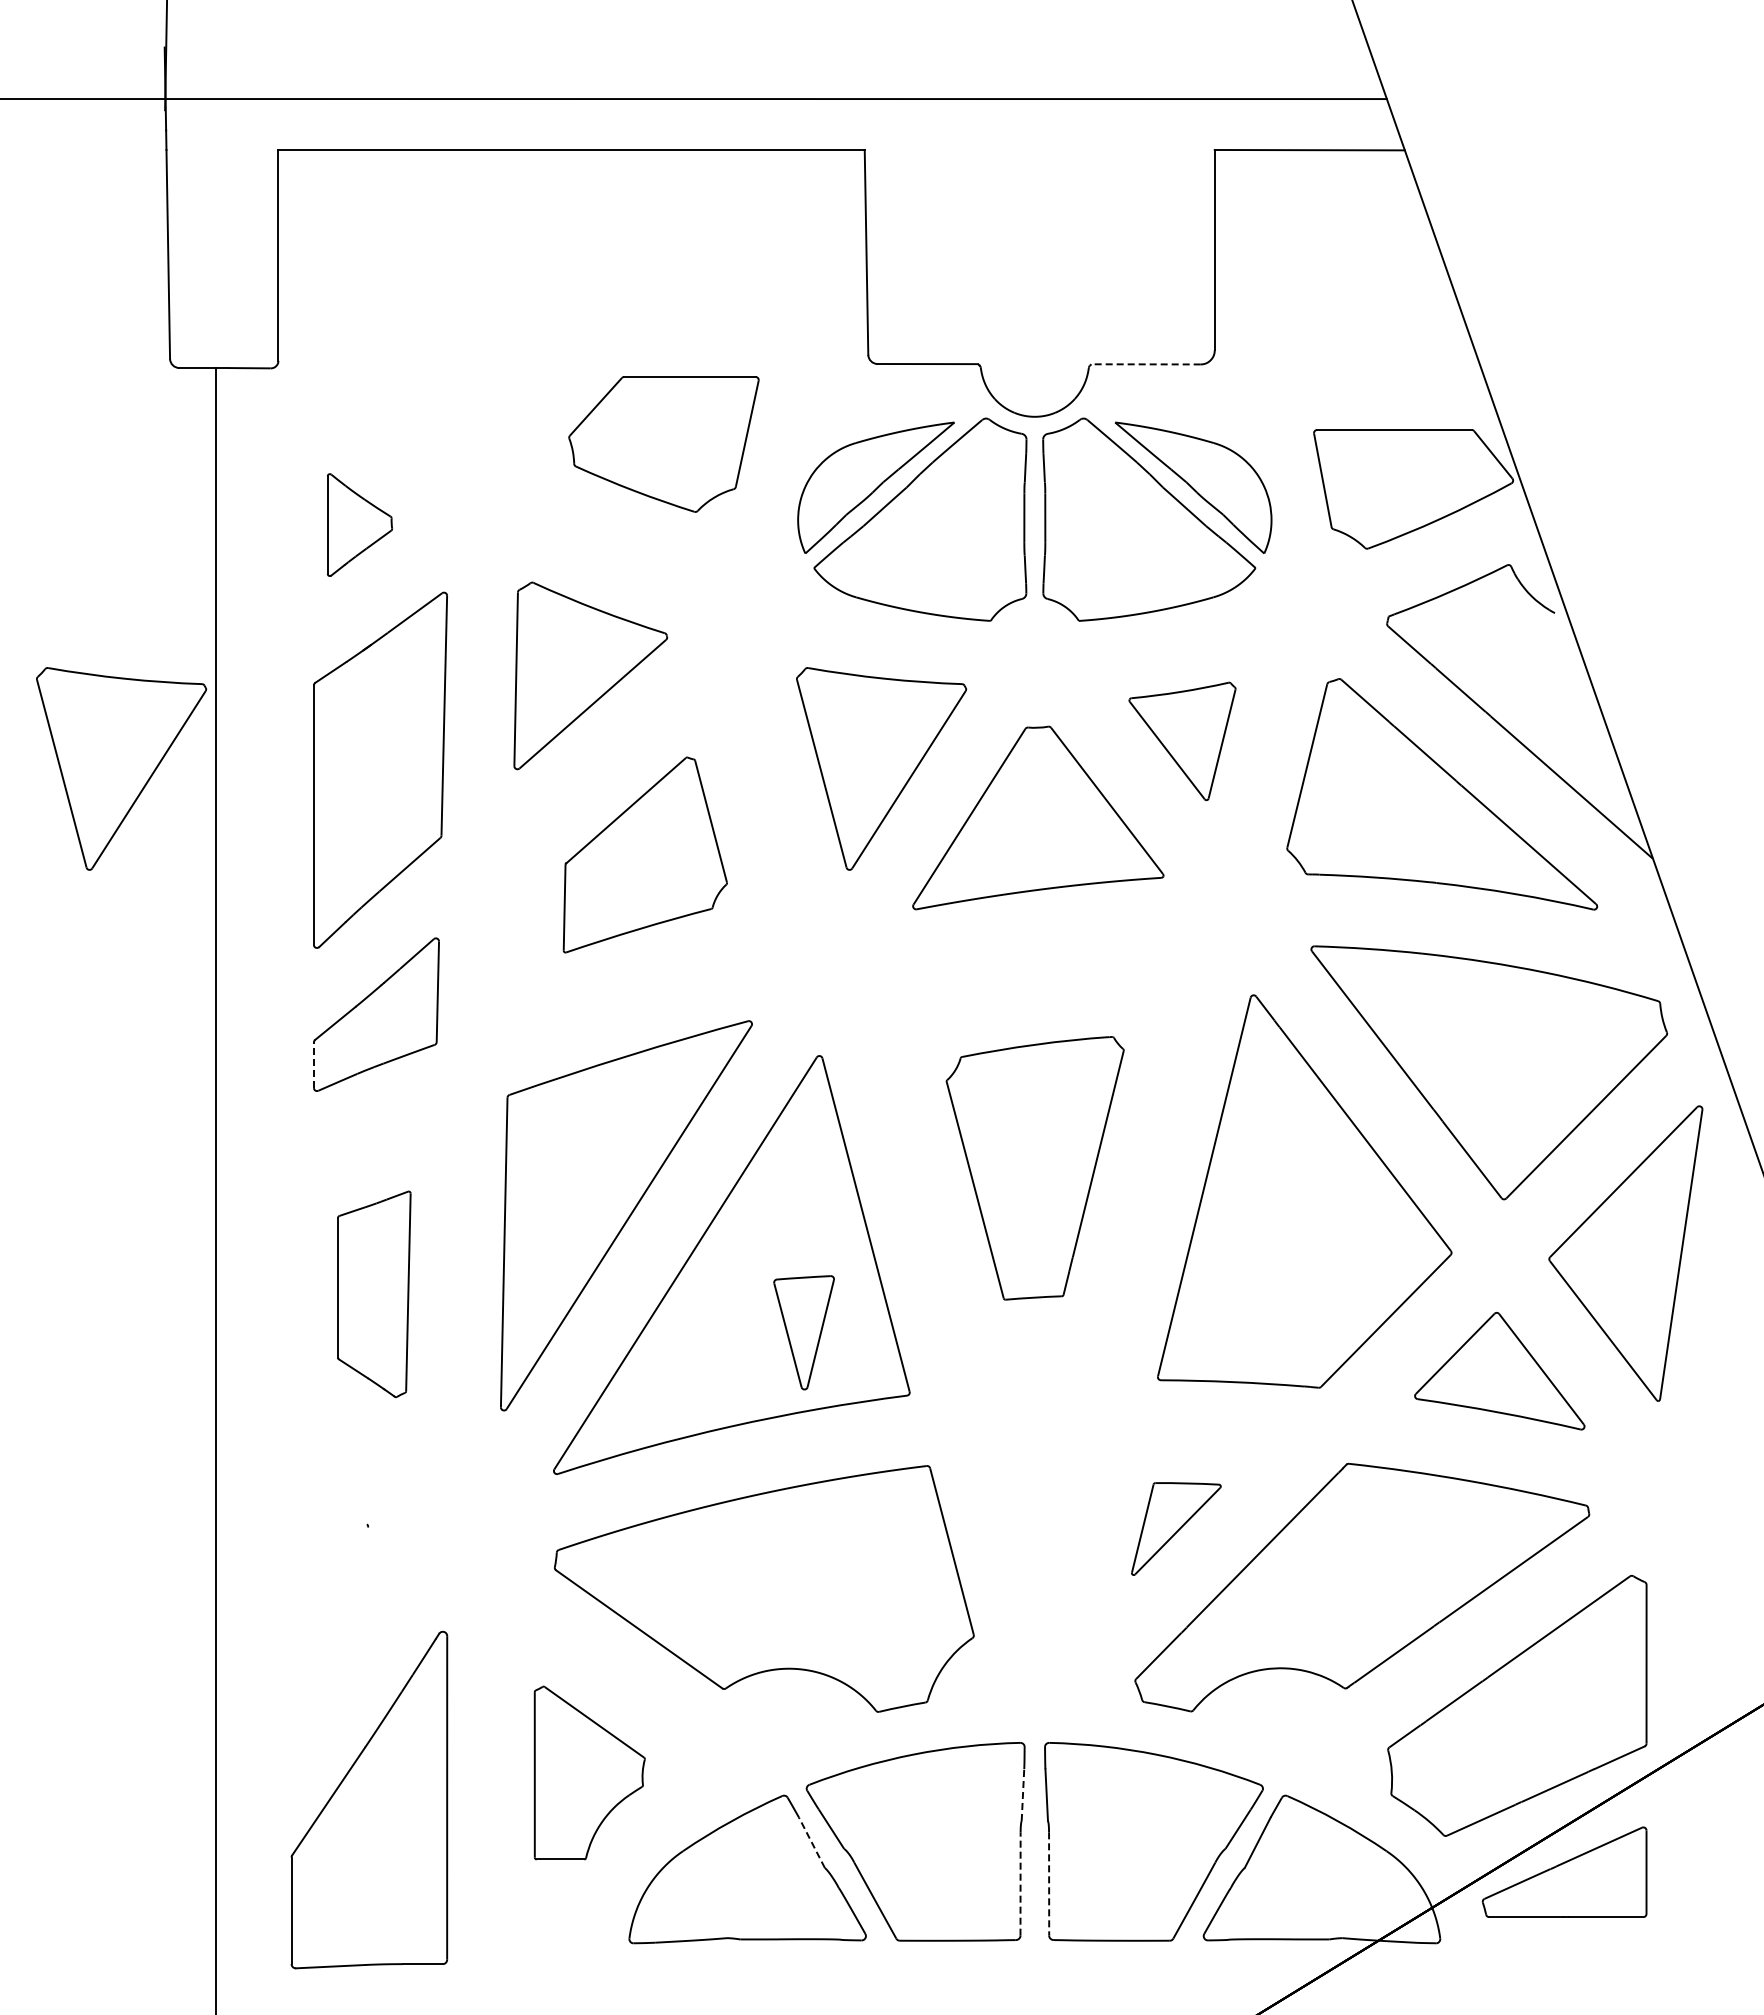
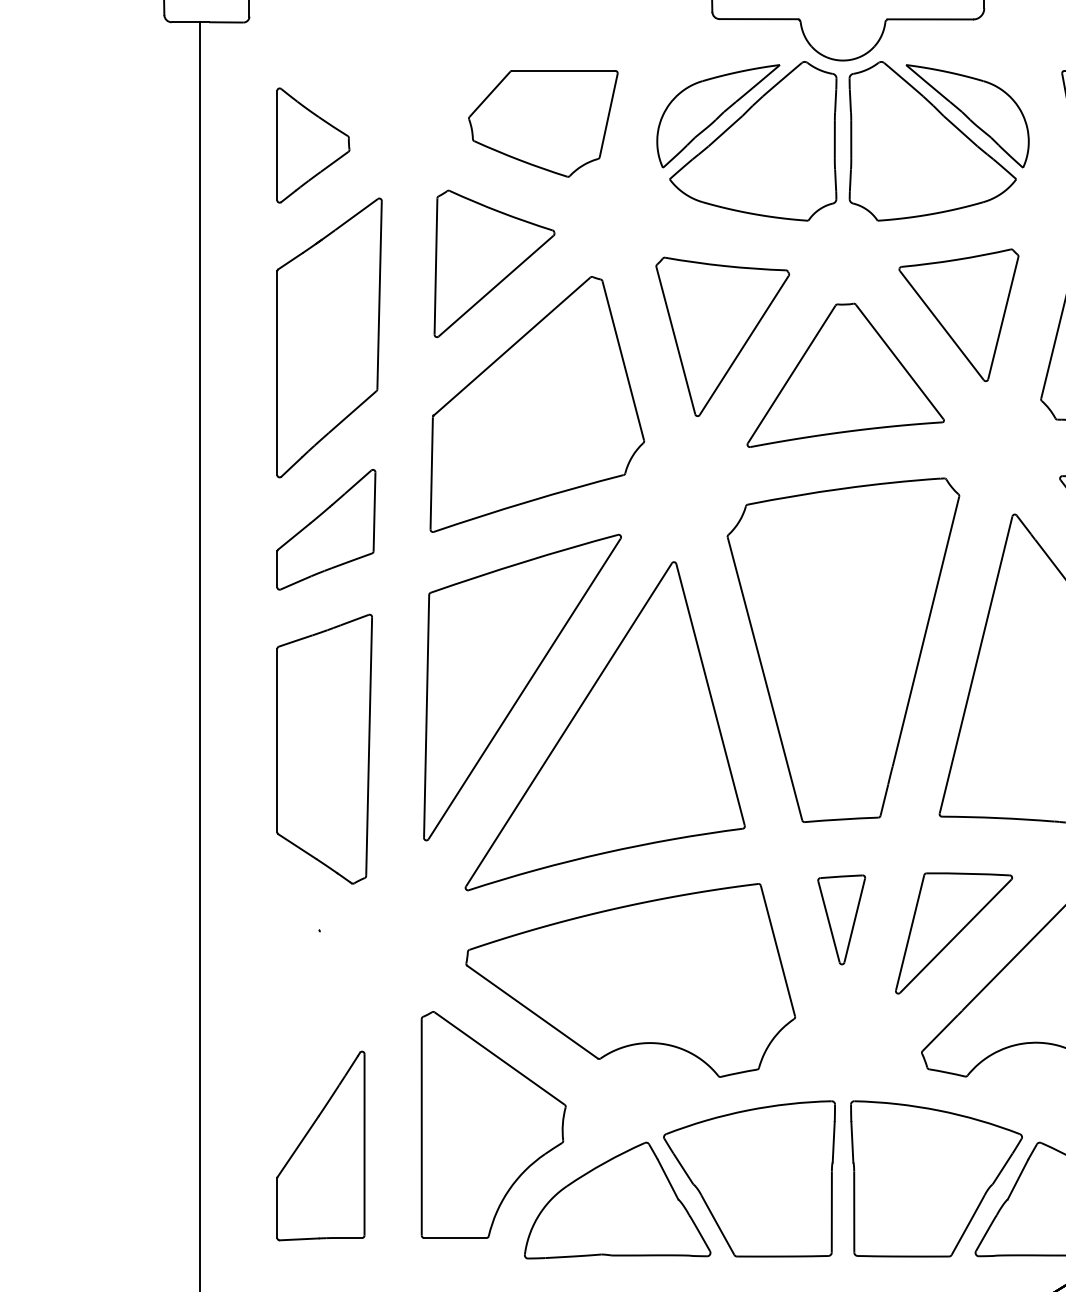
line: (1146, 364) -> (930, 19), dashed -> solid
part: (663, 444) -> (542, 123), moved
part: (359, 524) -> (313, 145), size x1.43
part: (1182, 741) -> (958, 315), size x1.43
part: (121, 768) -> (126, 336), removed
part: (645, 854) -> (537, 404), size x1.67
line: (313, 1065) -> (276, 569), dashed -> solid
part: (1034, 1168) -> (842, 650), size x1.67
part: (374, 1294) -> (324, 749), size x1.67
part: (803, 1332) -> (841, 919), moved
part: (1176, 1528) -> (954, 933), size x1.67
part: (589, 1772) -> (493, 1124), size x1.67
line: (1022, 1795) -> (833, 1142), dashed -> solid
part: (369, 1799) -> (320, 1145), size x0.71
line: (811, 1842) -> (667, 1179), dashed -> solid
line: (1020, 1884) -> (831, 1212), dashed -> solid
line: (1049, 1884) -> (854, 1212), dashed -> solid

